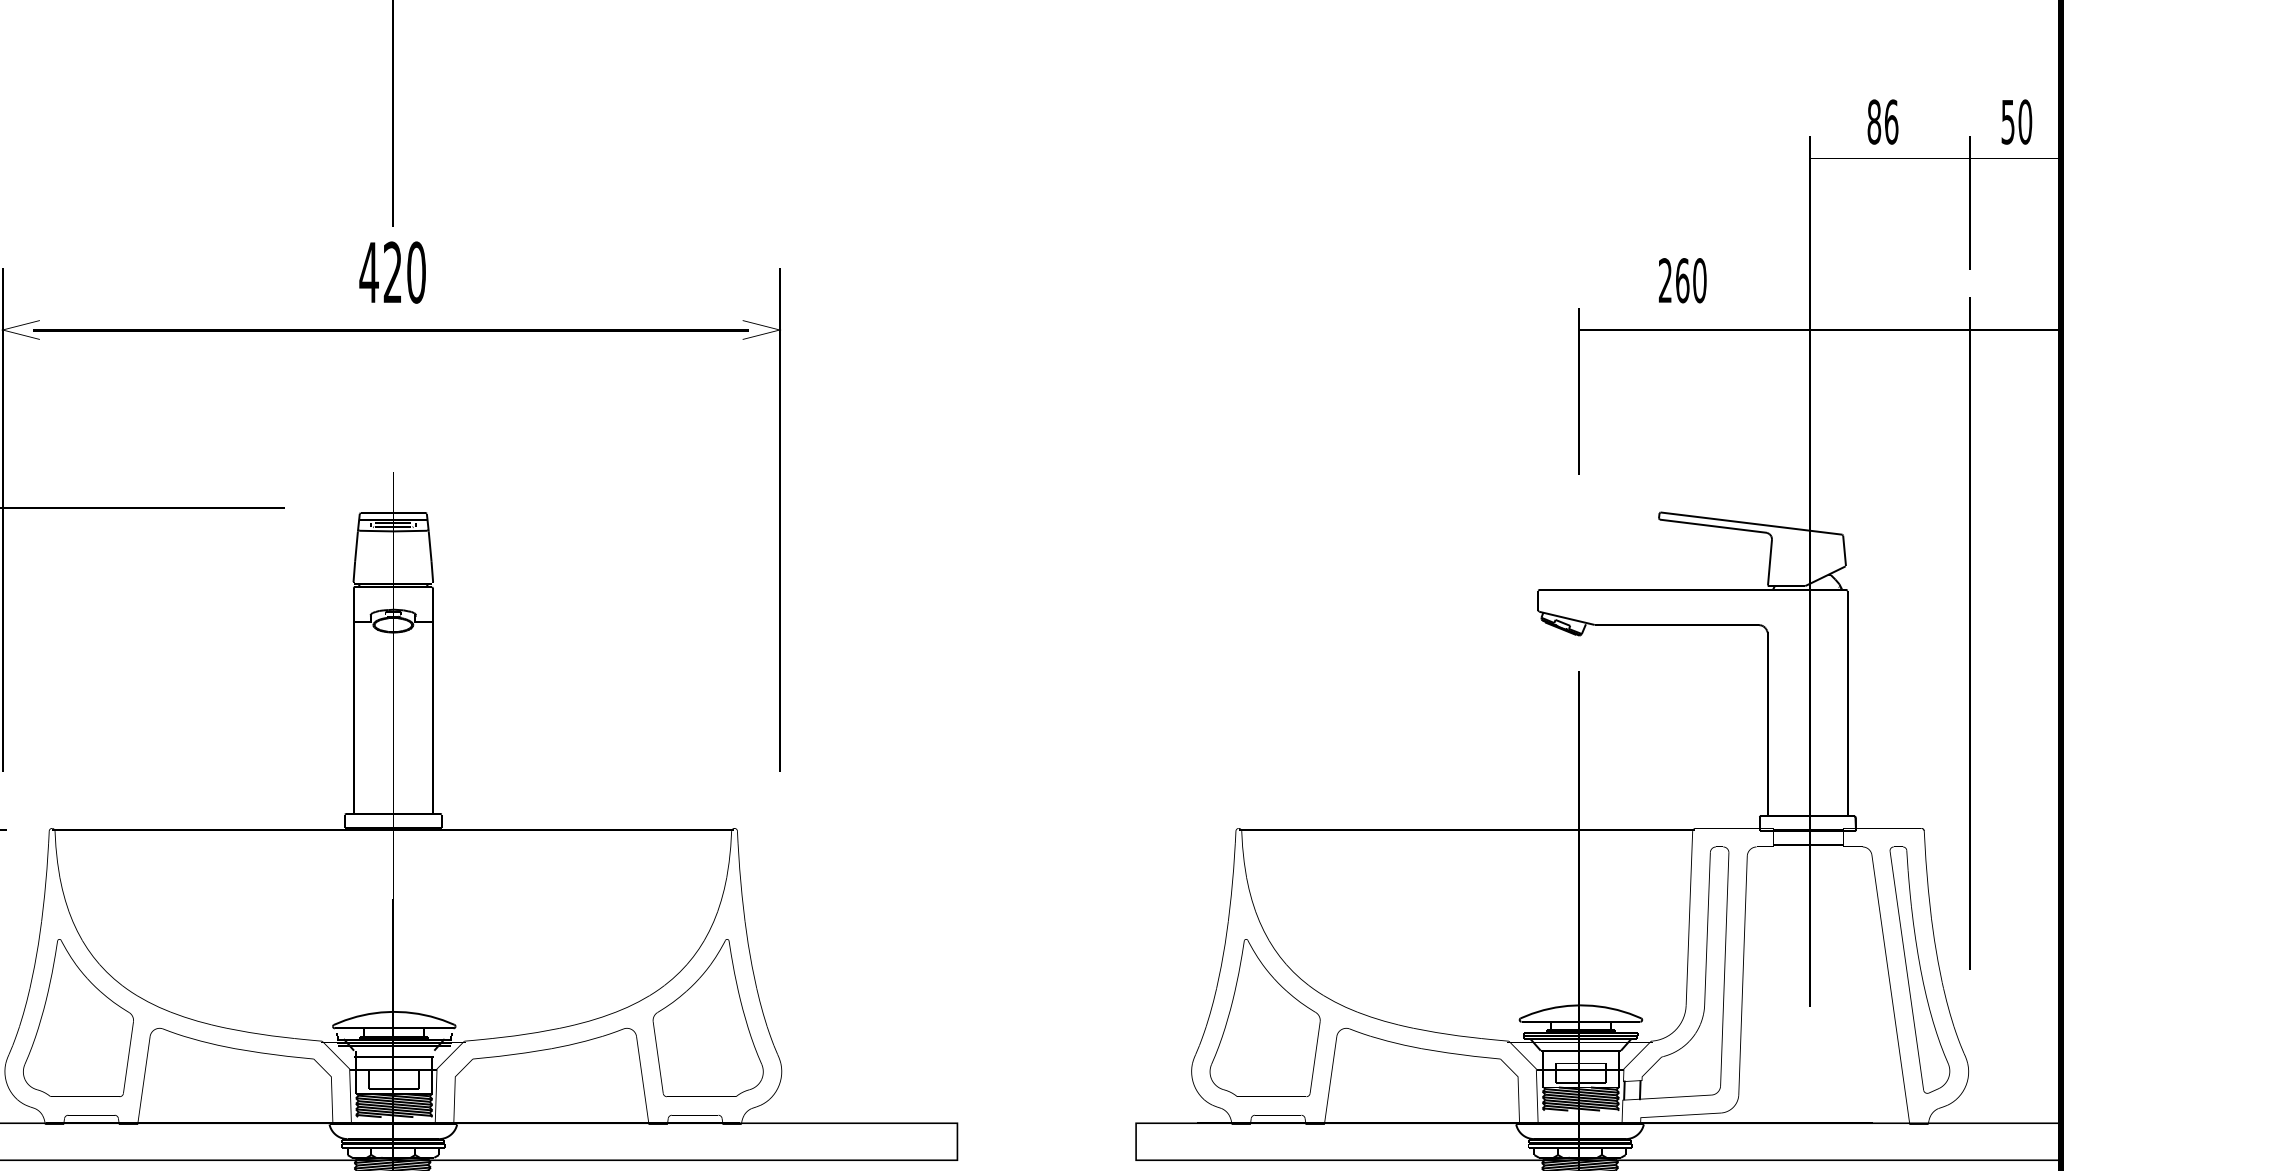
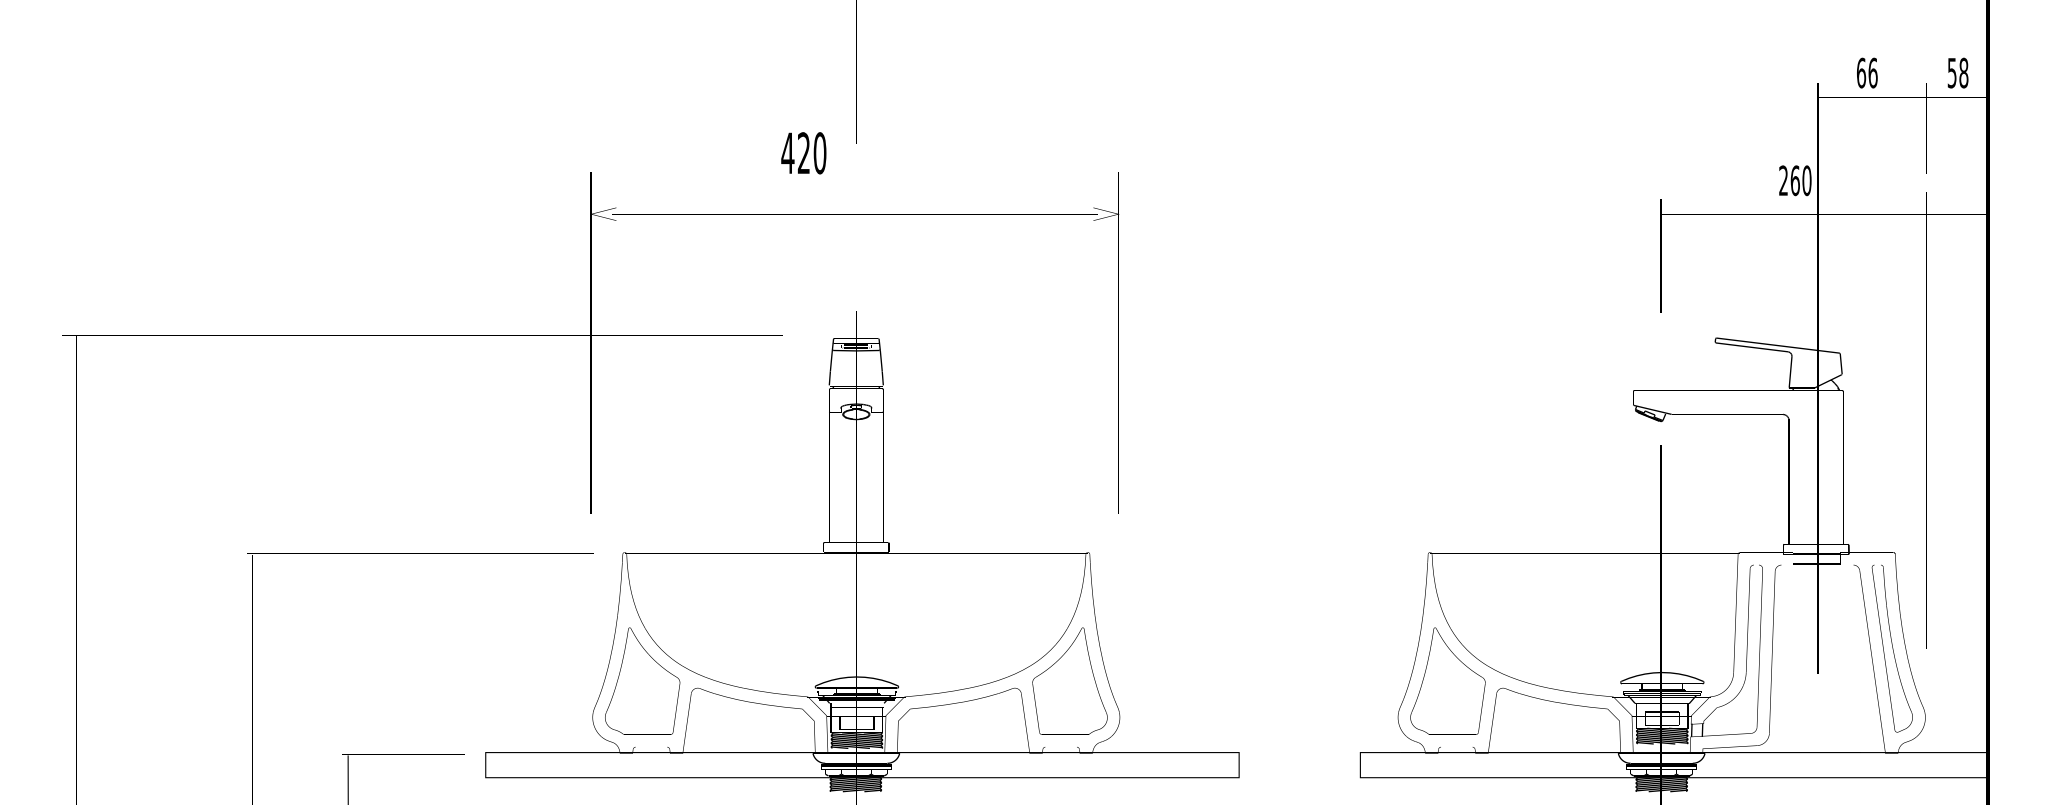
text: (1874, 121) -> (1861, 72), 86 -> 66
text: (2024, 121) -> (1963, 72), 50 -> 58
text: (392, 272) -> (803, 153), moved
text: (1682, 280) -> (1795, 180), moved

